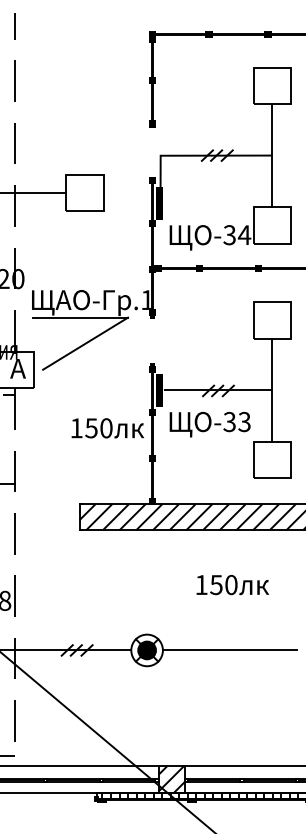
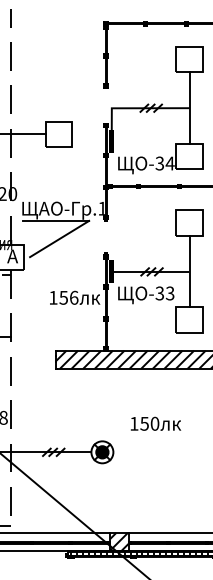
text: (106, 427) -> (74, 297), 150 -> 156
text: (233, 584) -> (156, 423), moved
line: (229, 650) -> (159, 452), removed

